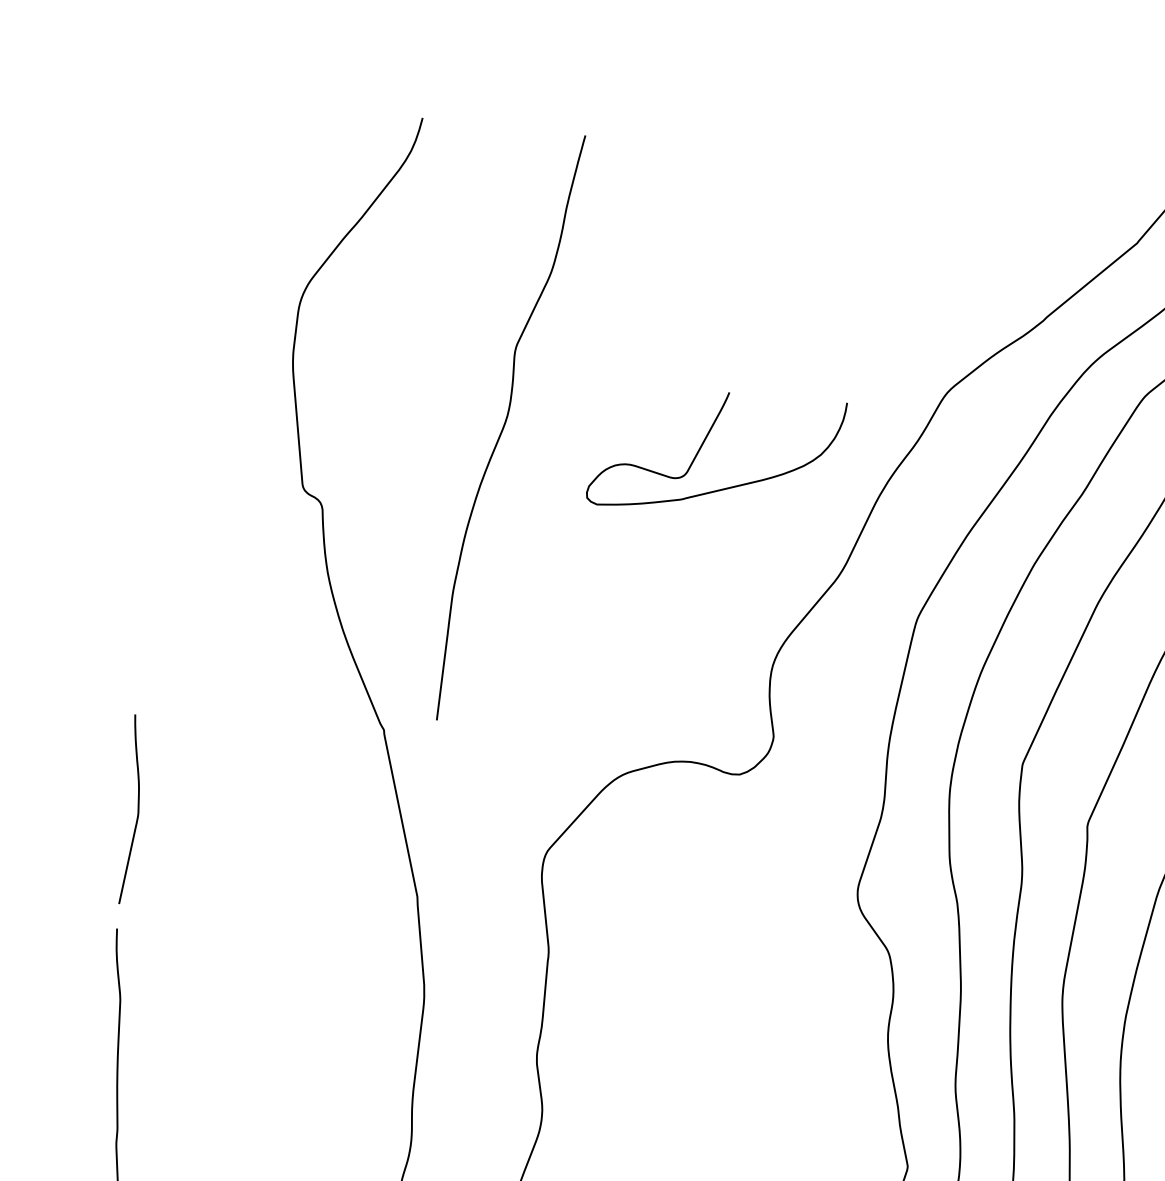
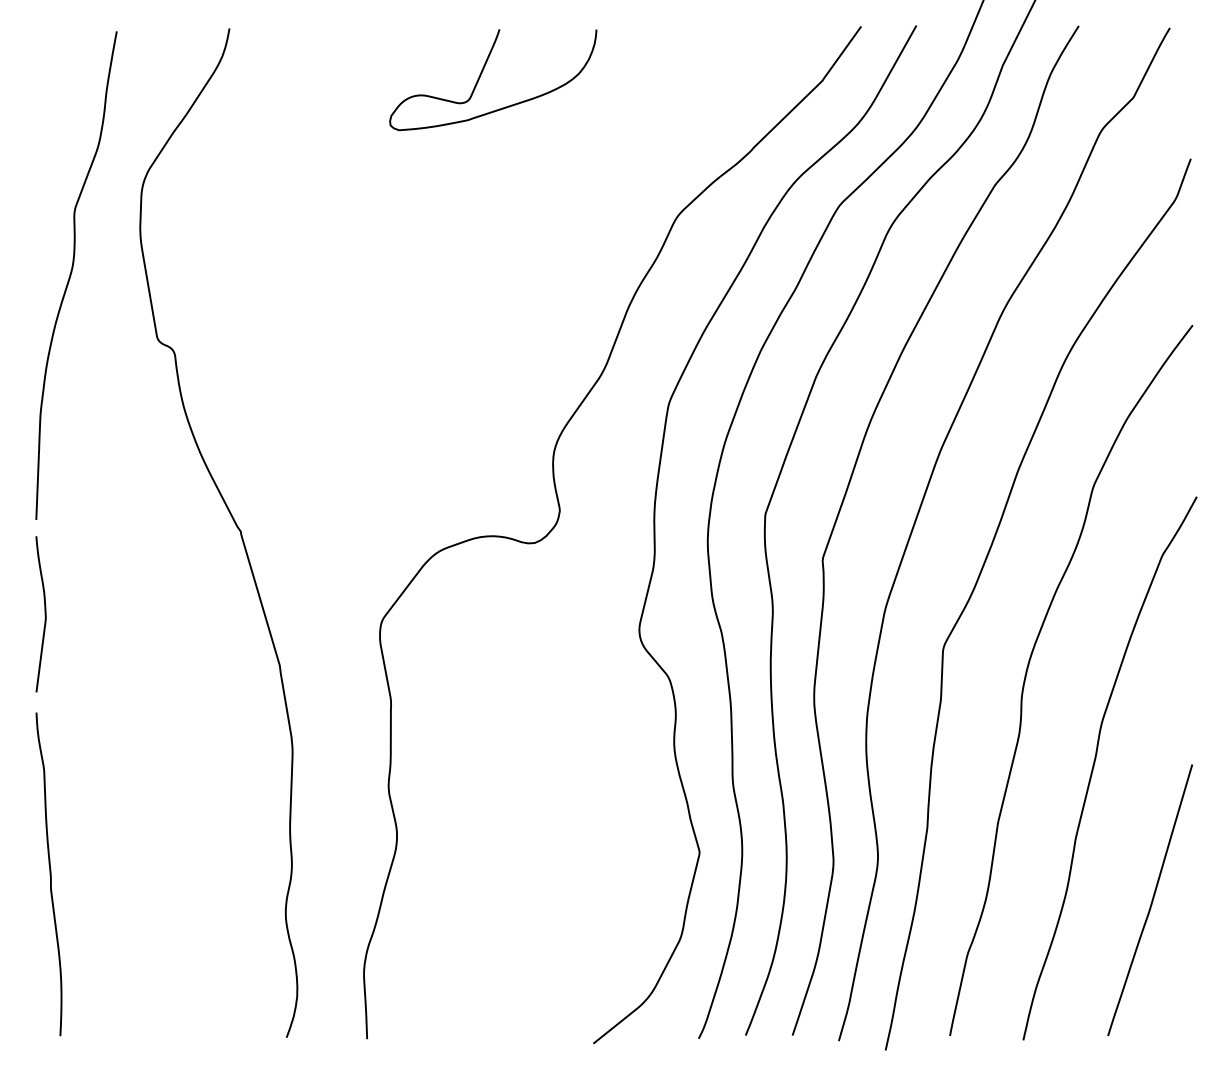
curve: (506, 423) -> (72, 272), moved
curve: (702, 446) -> (481, 75), moved

